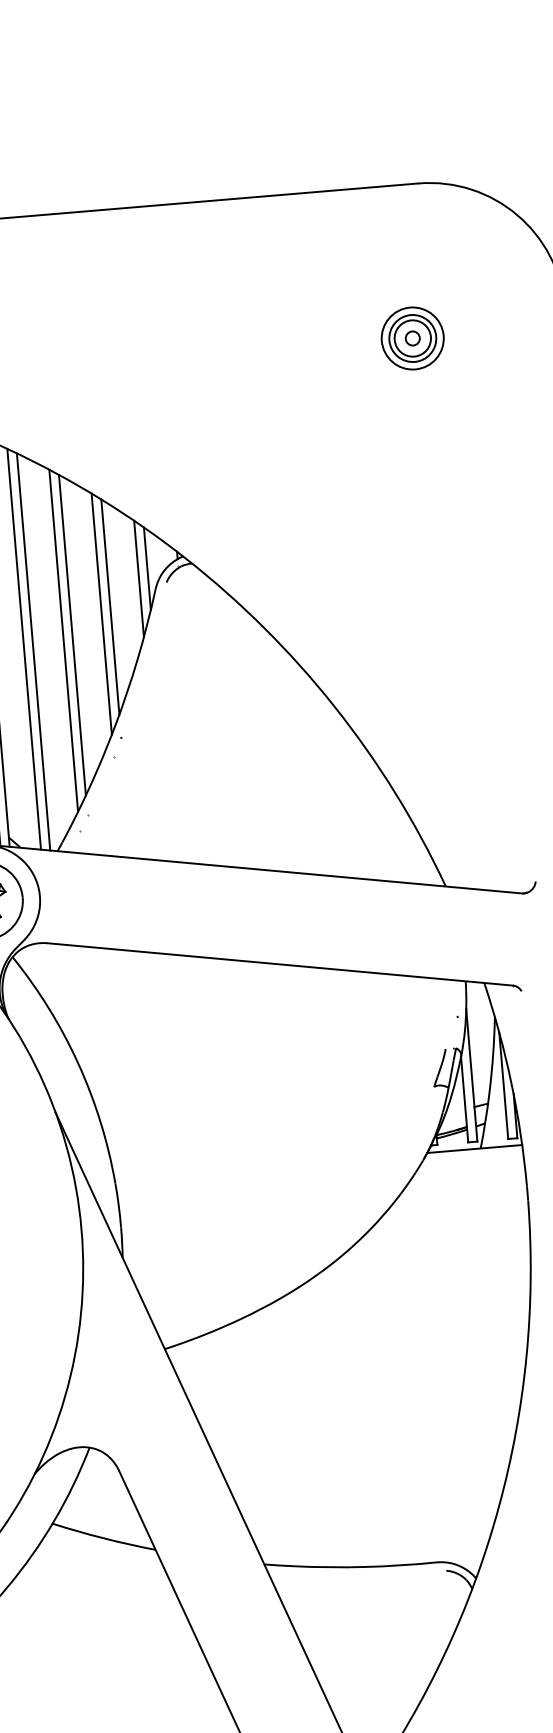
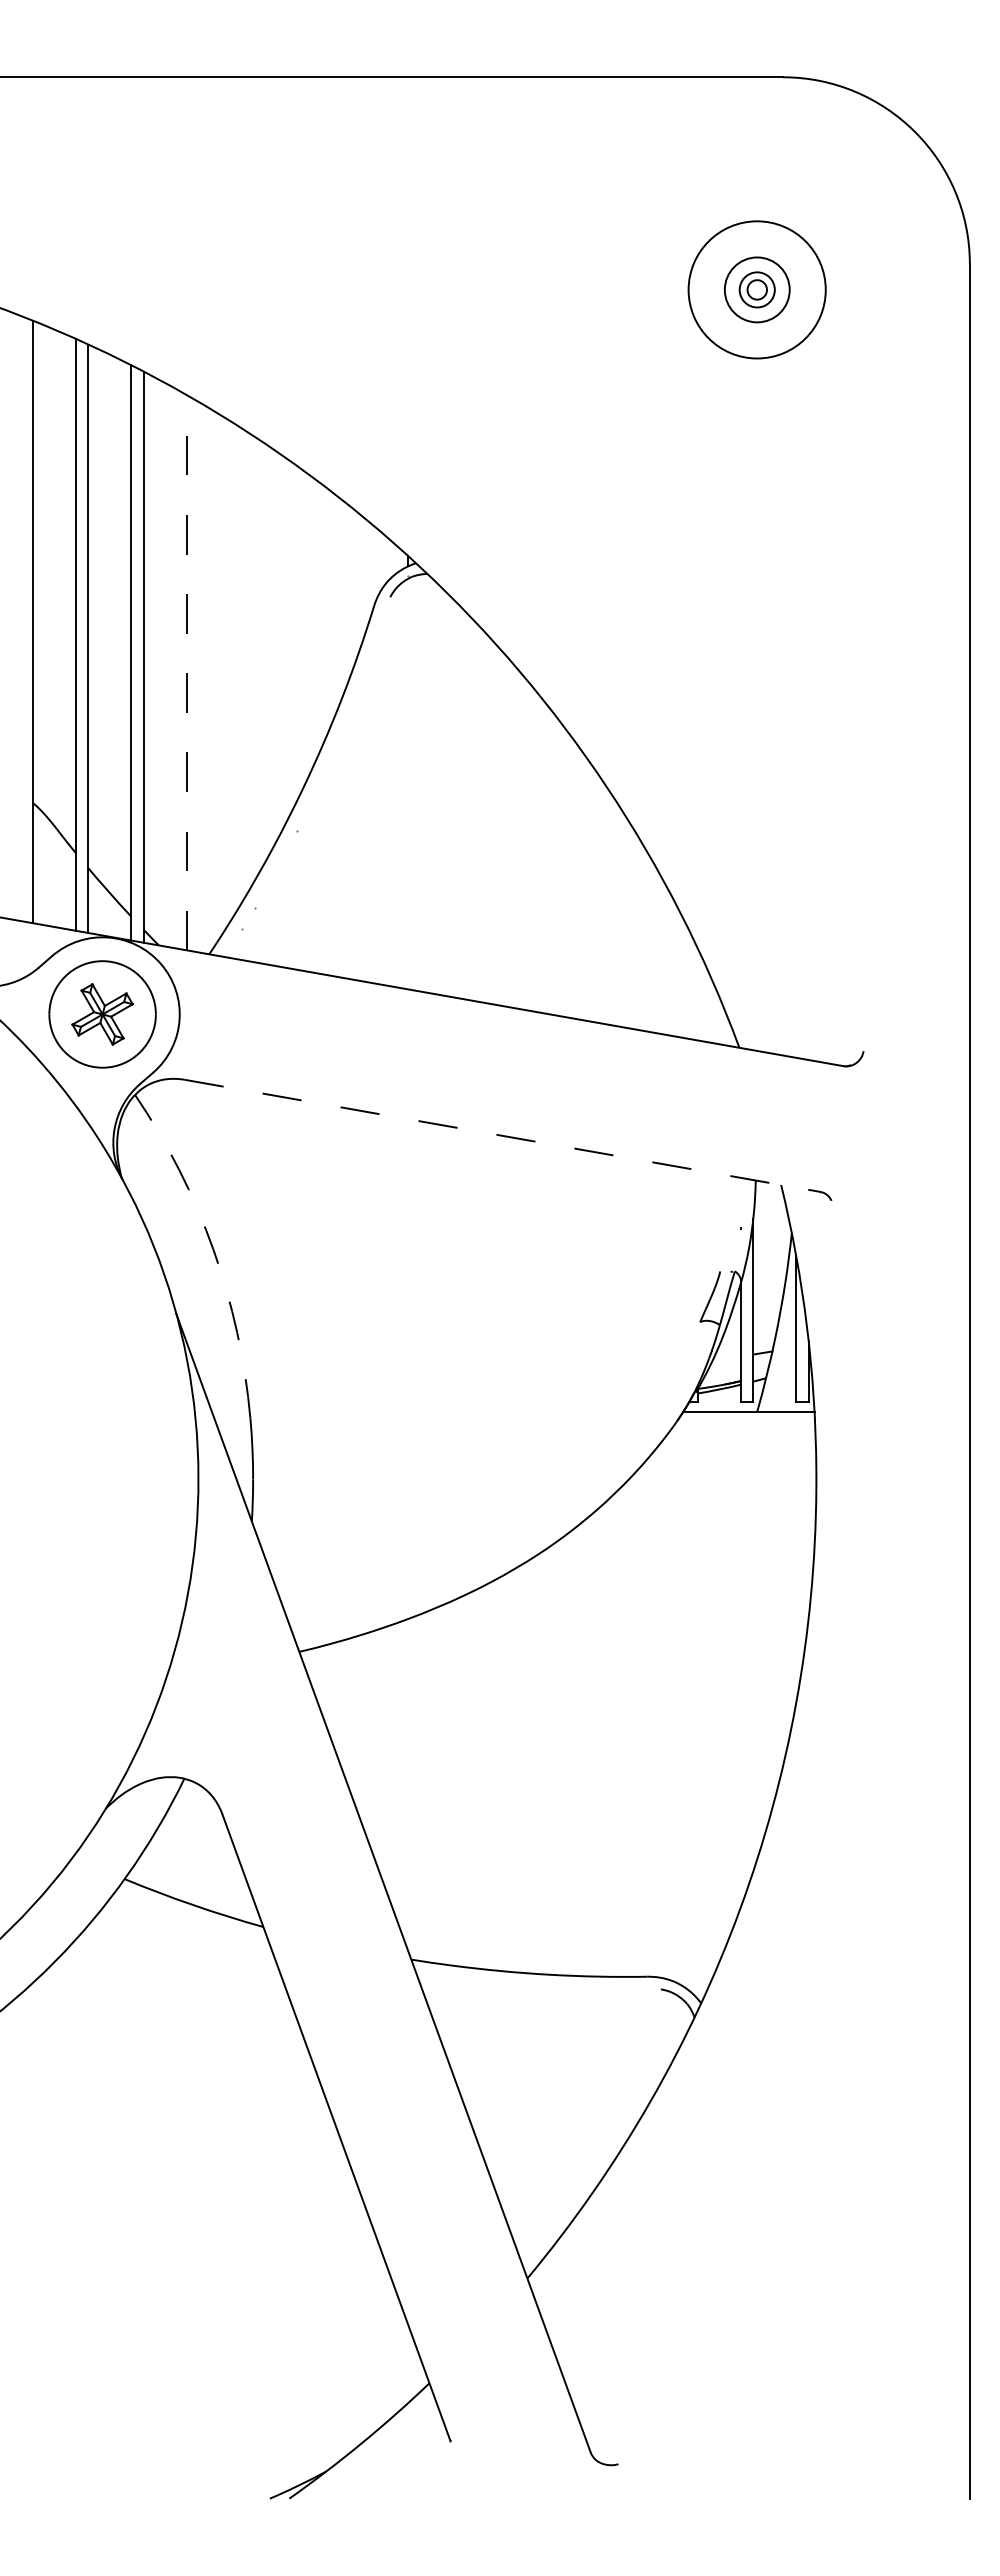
circle: (412, 338) -> (757, 289), size x0.7
circle: (412, 338) -> (757, 289), size x1.6
line: (147, 568) -> (365, 575), removed
line: (138, 578) -> (352, 588), removed
line: (110, 607) -> (310, 624), removed
line: (101, 614) -> (297, 633), removed
line: (72, 634) -> (254, 658), removed
line: (63, 640) -> (241, 665), removed
line: (24, 649) -> (186, 672), solid -> dashed
line: (33, 652) -> (199, 677), removed
line: (280, 964) -> (502, 1135), solid -> dashed
arc: (78, 1063) -> (213, 1249), solid -> dashed

